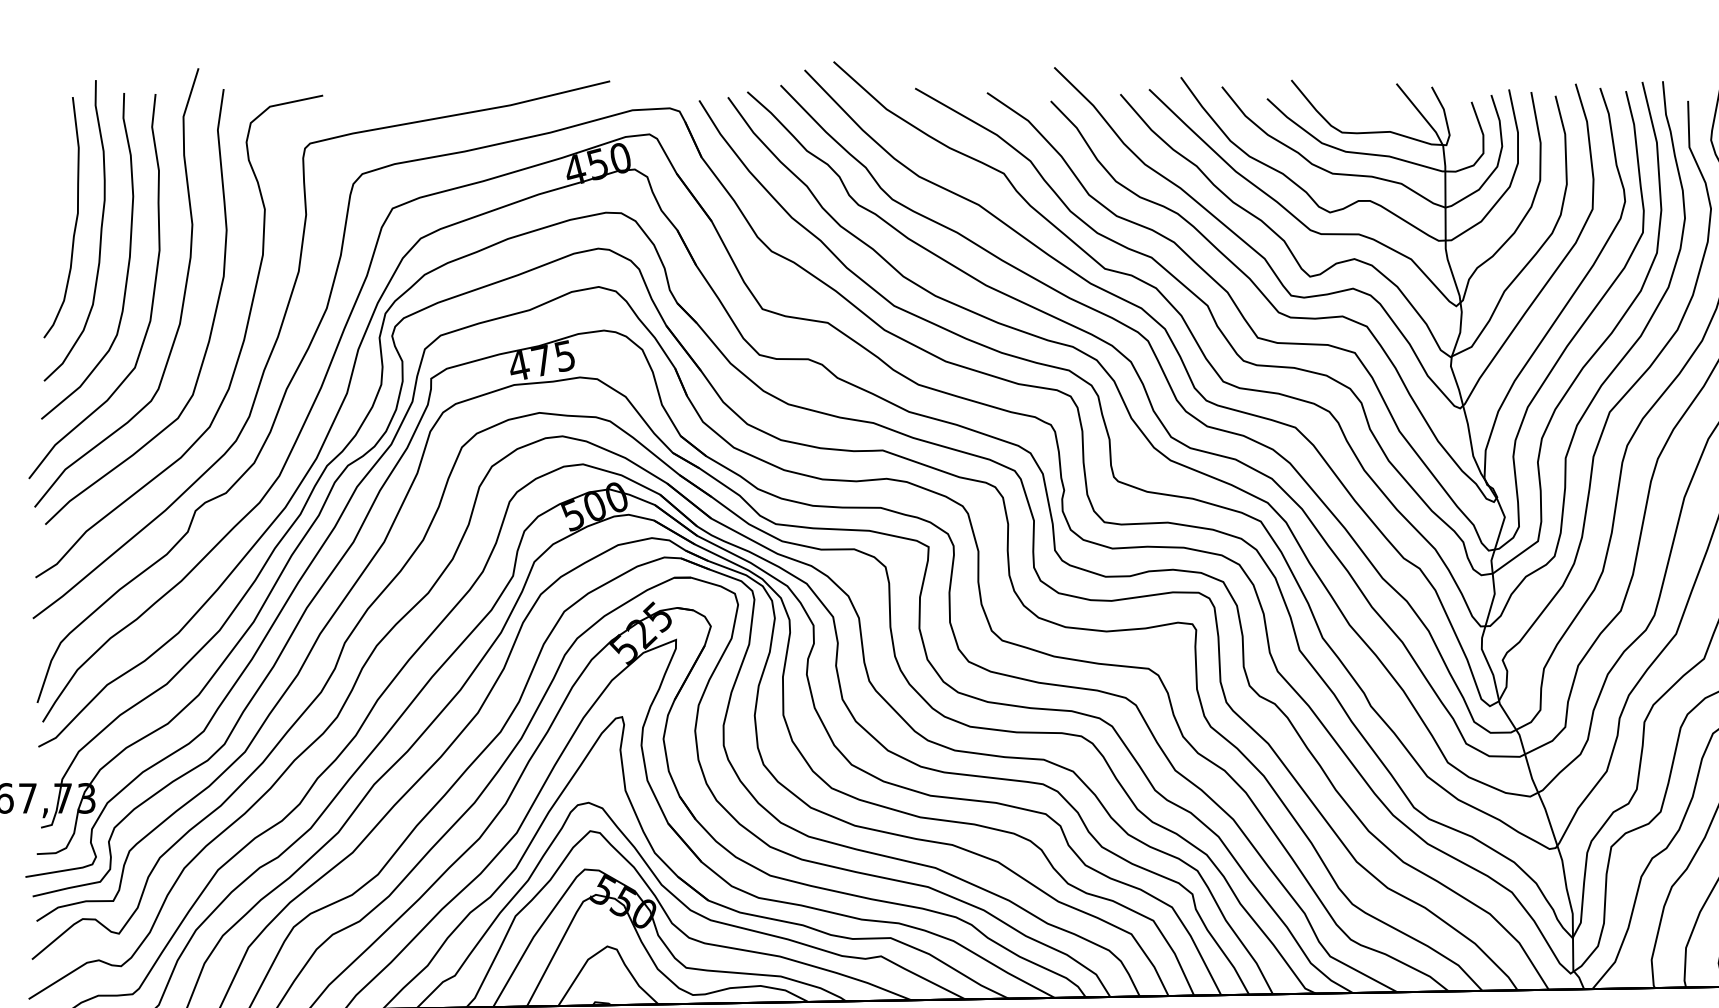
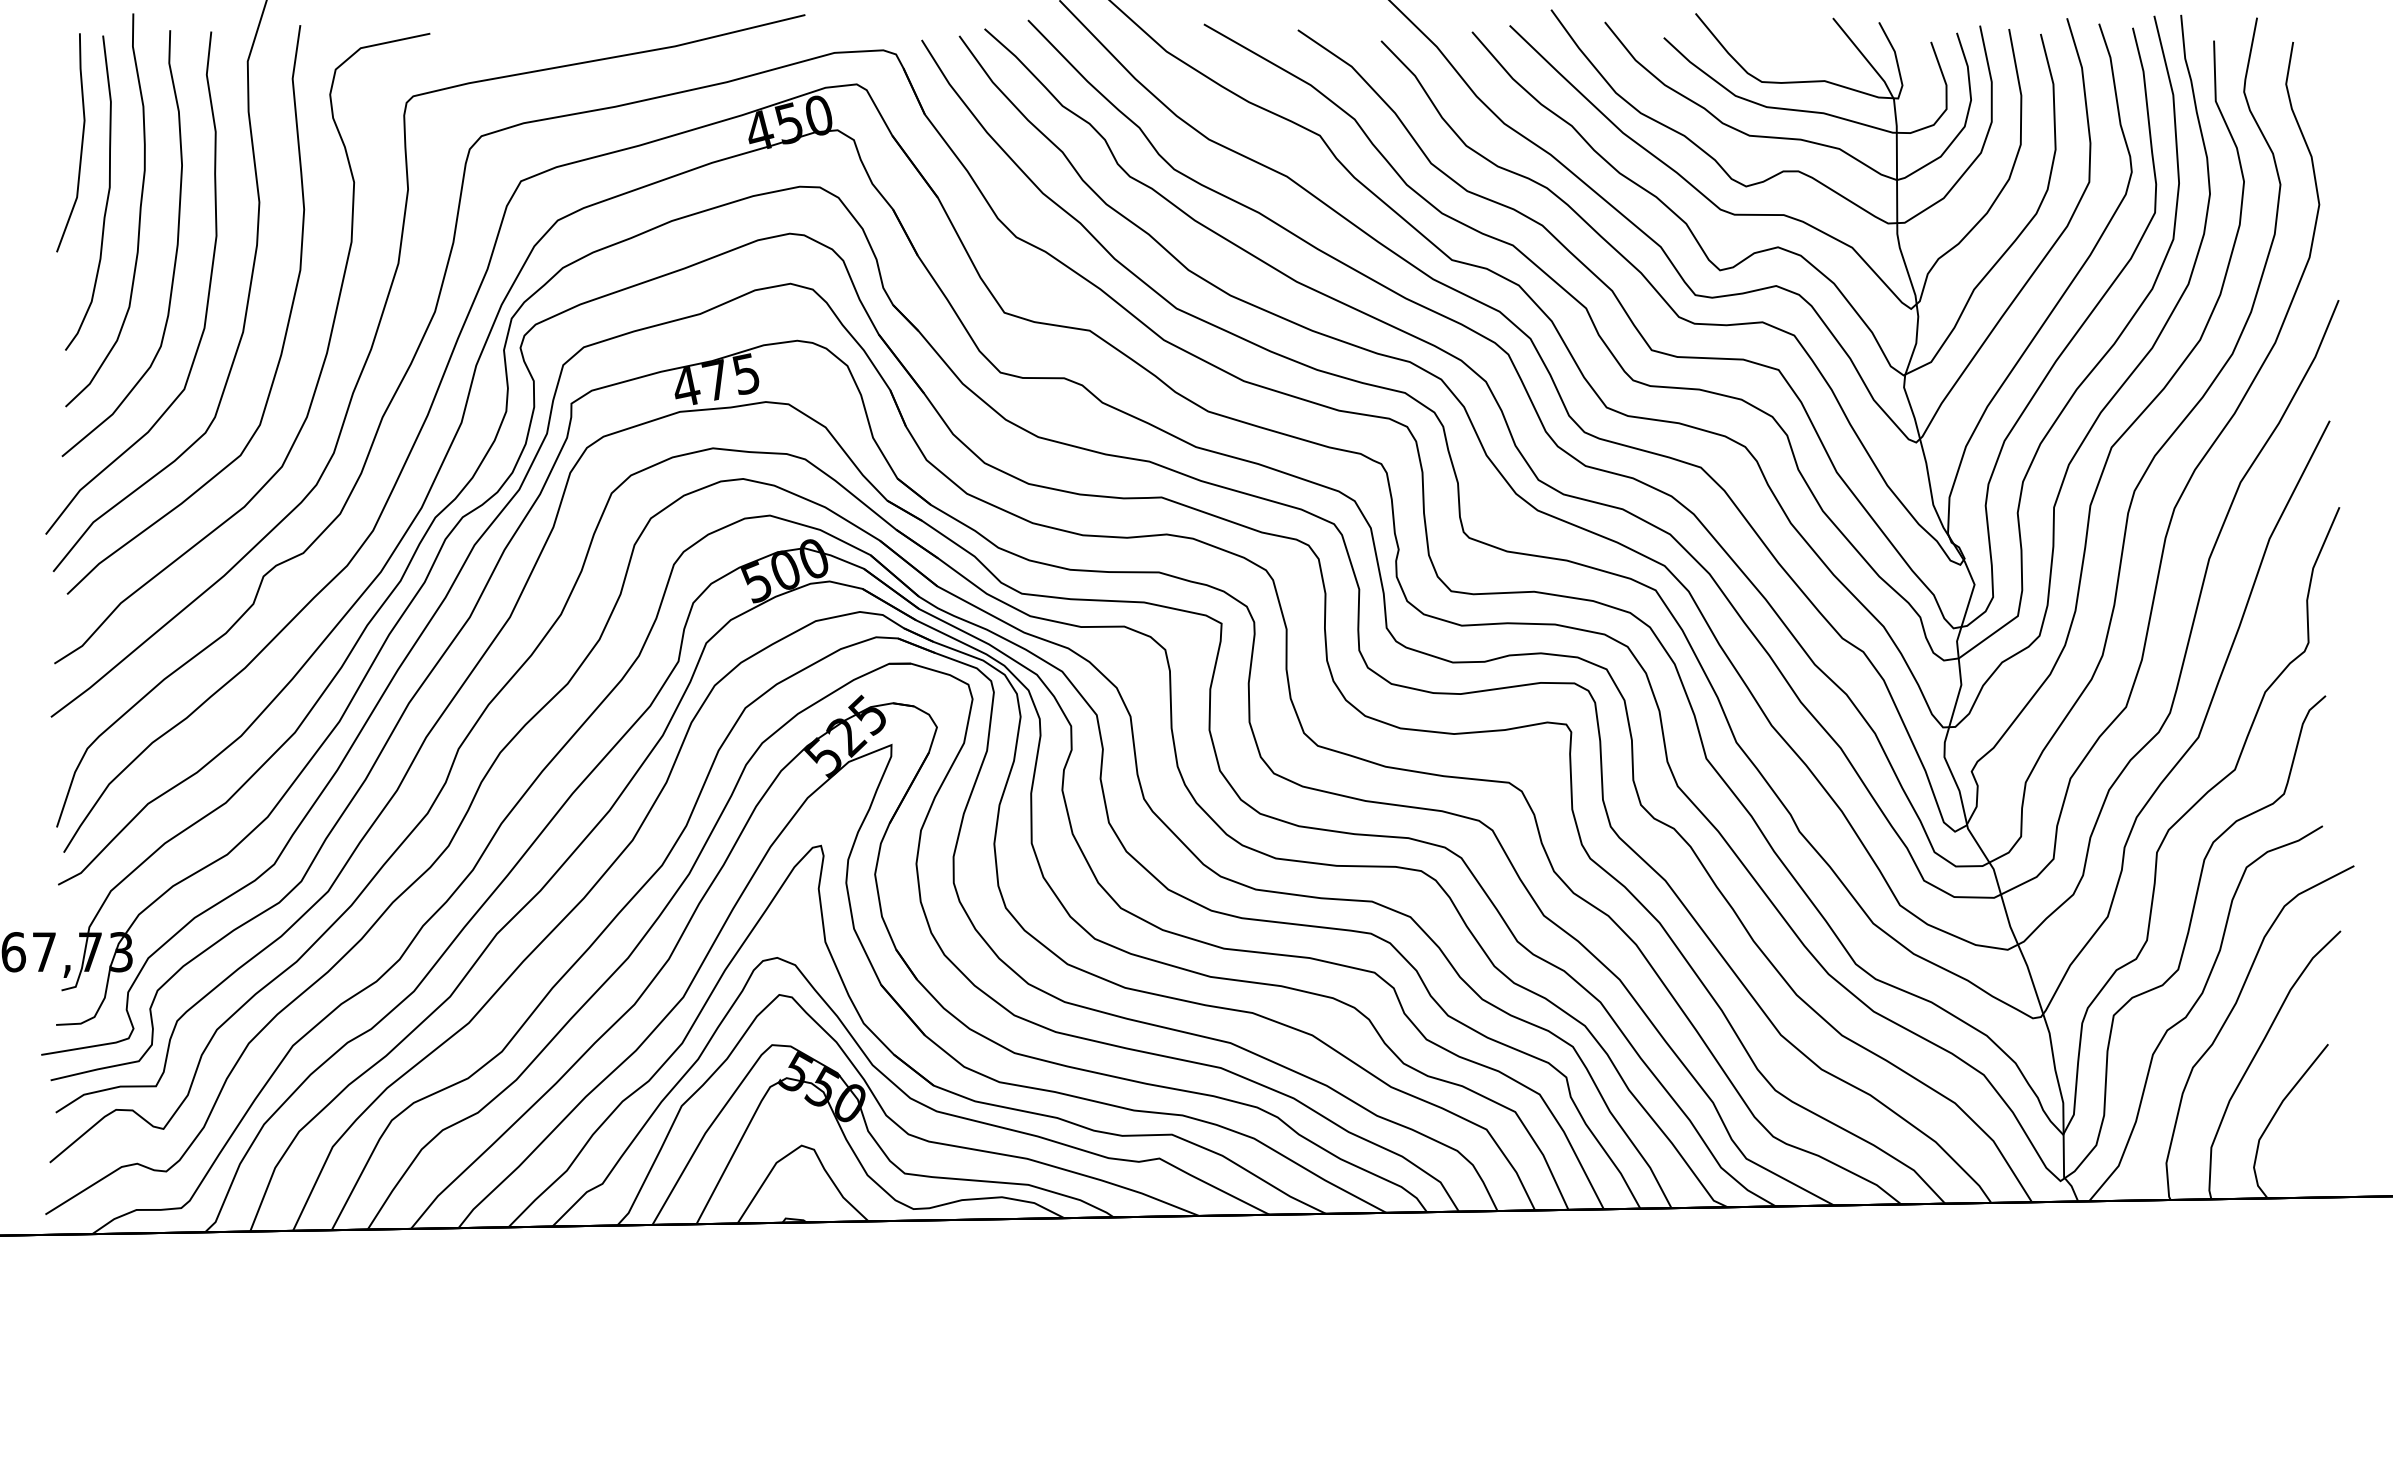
line: (56, 178) -> (81, 142), added

